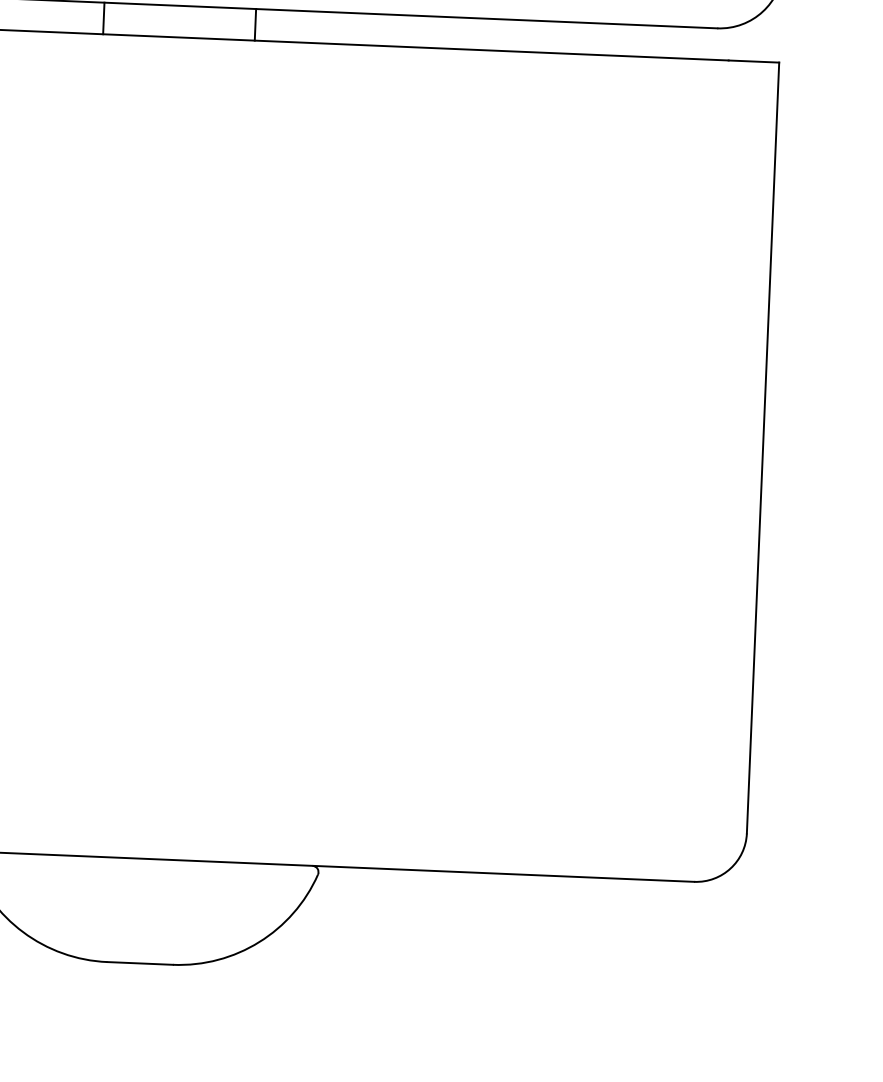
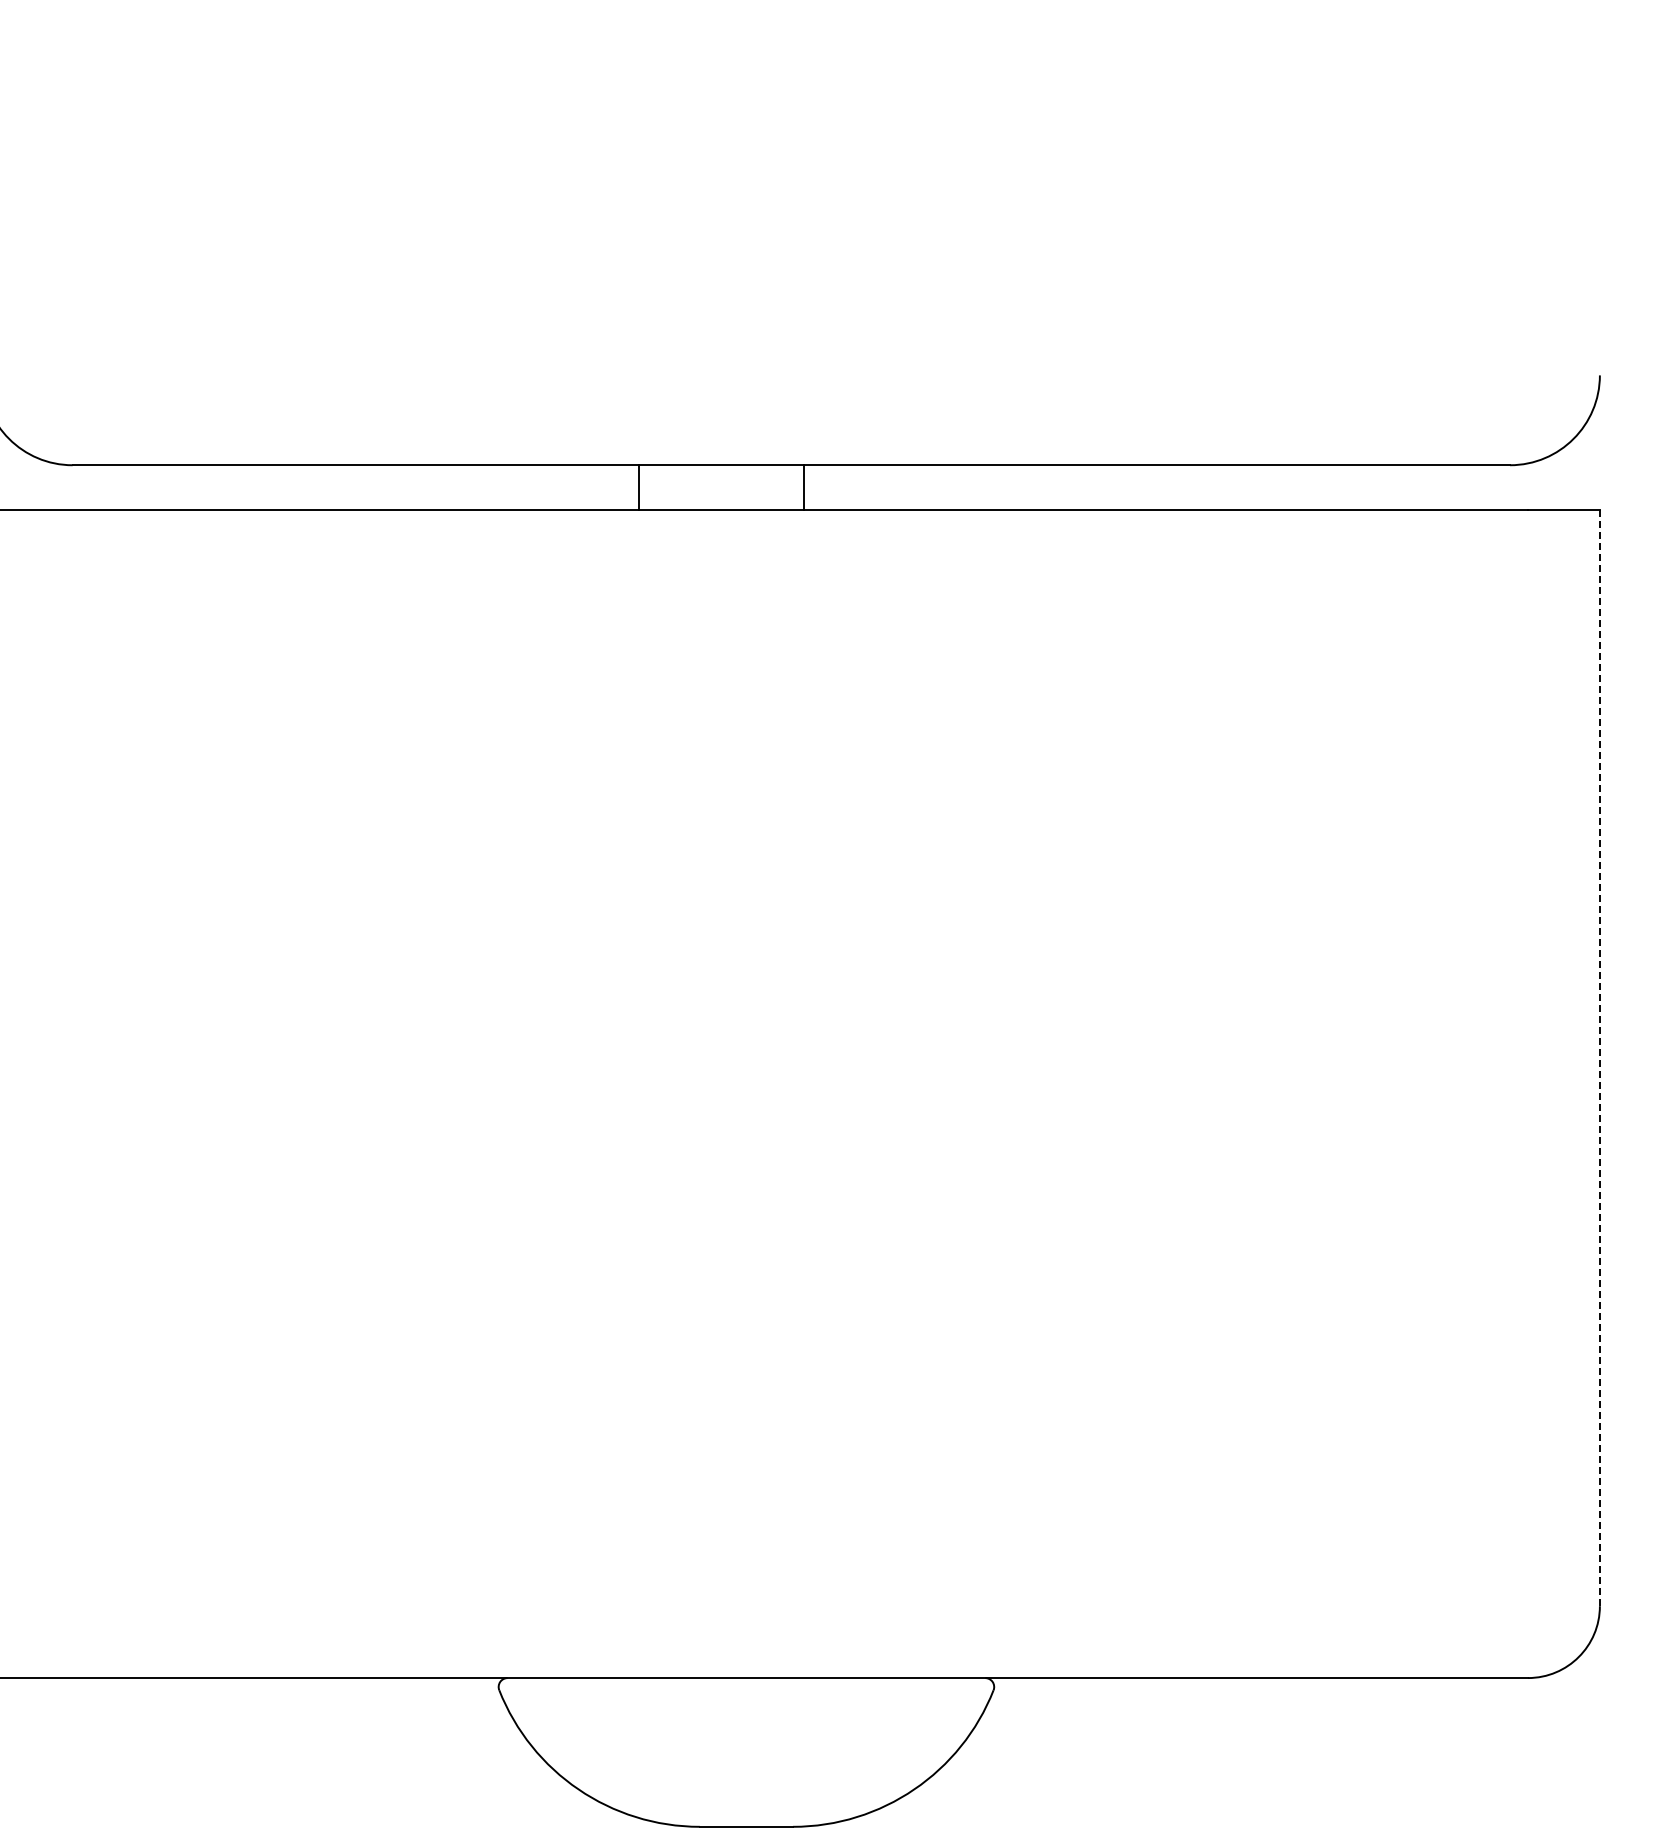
line: (255, 24) -> (804, 487), moved
line: (762, 447) -> (1599, 1057), solid -> dashed

